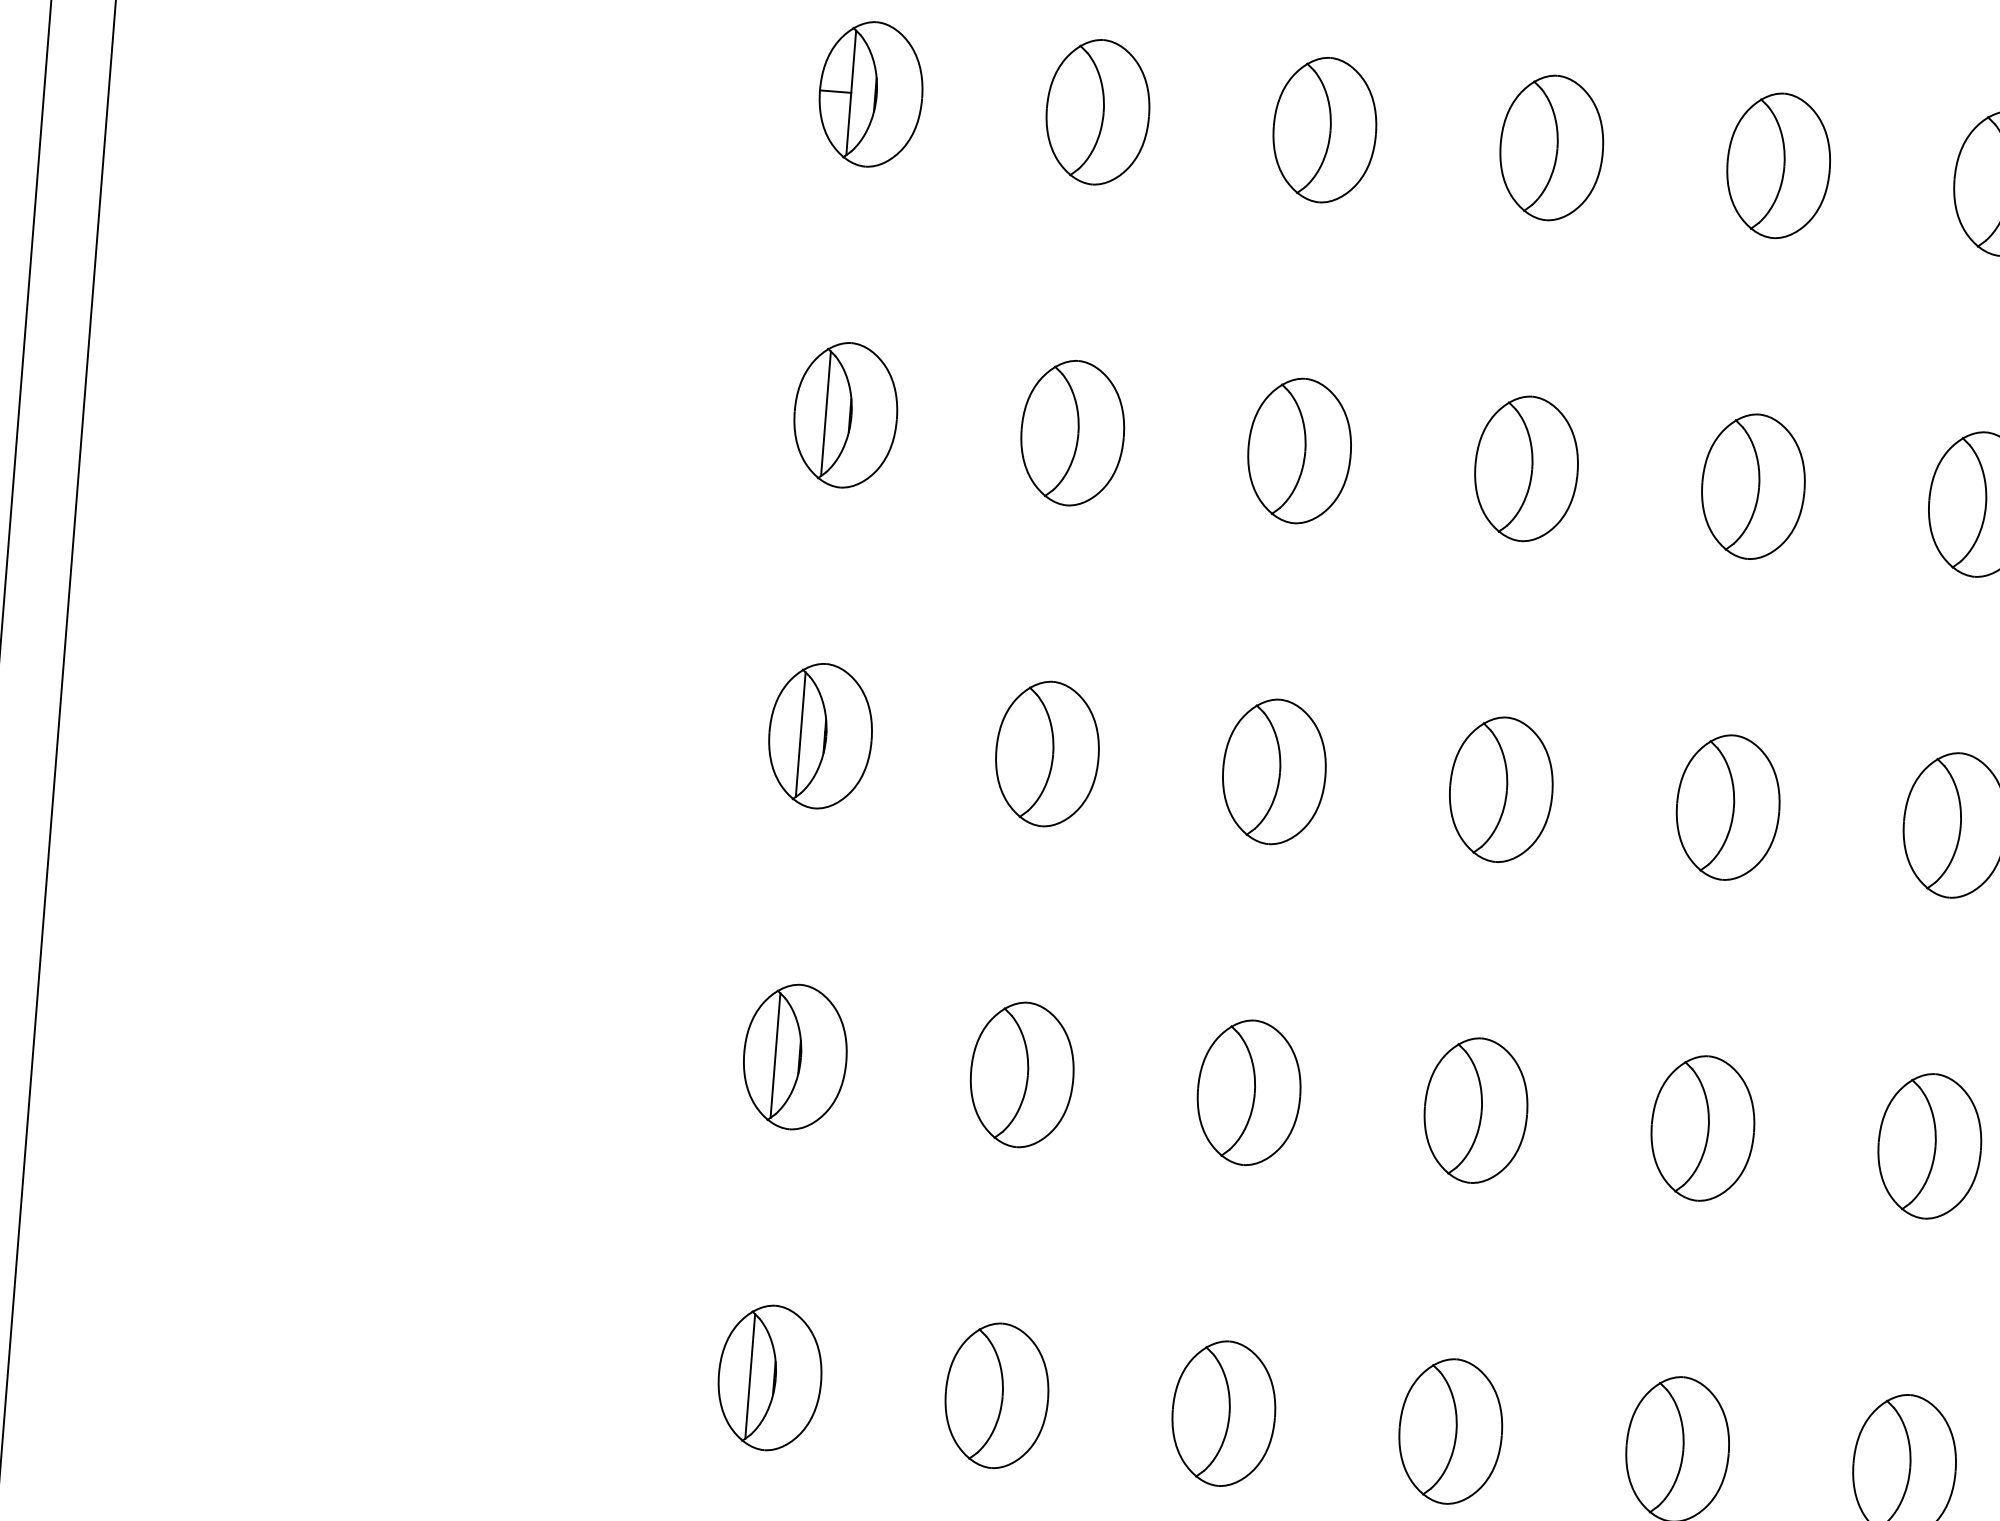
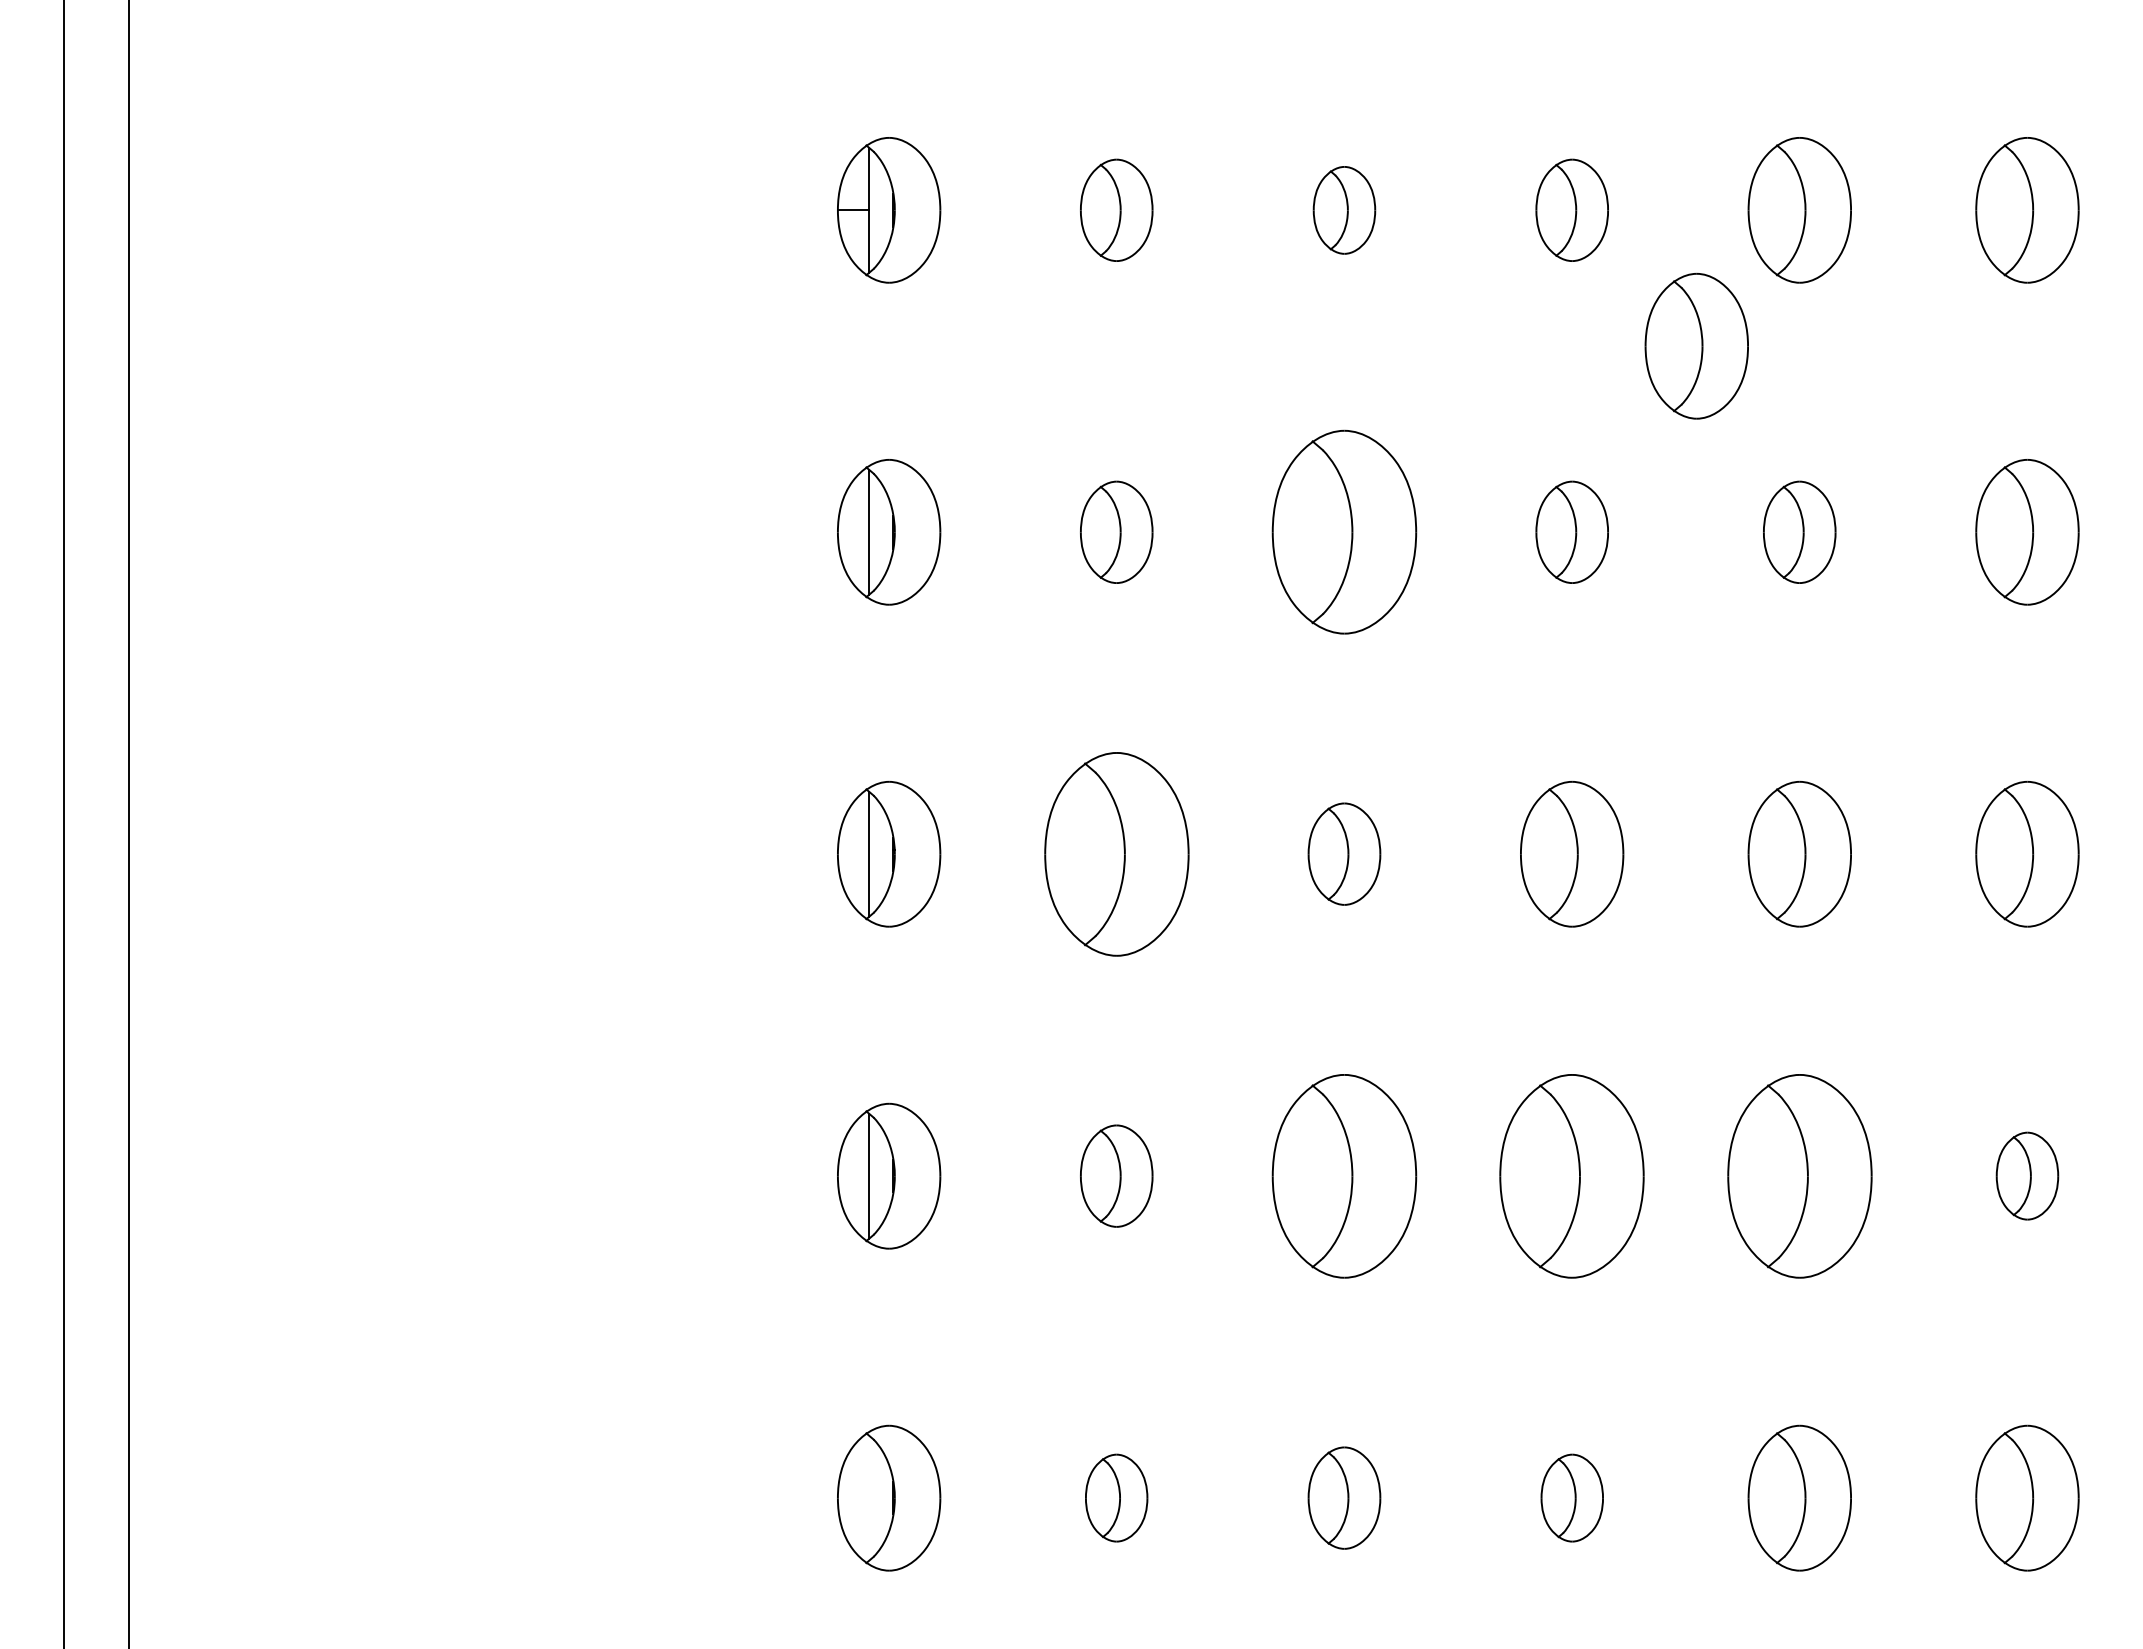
part: (1097, 112) -> (1116, 210), size x0.7
part: (1324, 130) -> (1344, 210), size x0.6
part: (1552, 148) -> (1572, 210), size x0.7
part: (1665, 293) -> (1696, 346), added
part: (1072, 433) -> (1116, 532), size x0.7
part: (1299, 451) -> (1344, 532), size x1.4
part: (1526, 469) -> (1572, 532), size x0.7
part: (1753, 486) -> (1799, 532), size x0.7
part: (1047, 753) -> (1116, 853), size x1.4
part: (1274, 771) -> (1344, 853), size x0.7
part: (1021, 1074) -> (1116, 1175), size x0.7
part: (1249, 1092) -> (1344, 1175), size x1.4
part: (1476, 1109) -> (1572, 1175), size x1.4
part: (1702, 1127) -> (1799, 1175), size x1.4
part: (1929, 1145) -> (2027, 1175), size x0.6
line: (750, 1375) -> (869, 1497), removed
part: (996, 1395) -> (1116, 1497), size x0.6
part: (1223, 1412) -> (1344, 1497), size x0.7
part: (1451, 1430) -> (1572, 1497), size x0.6

